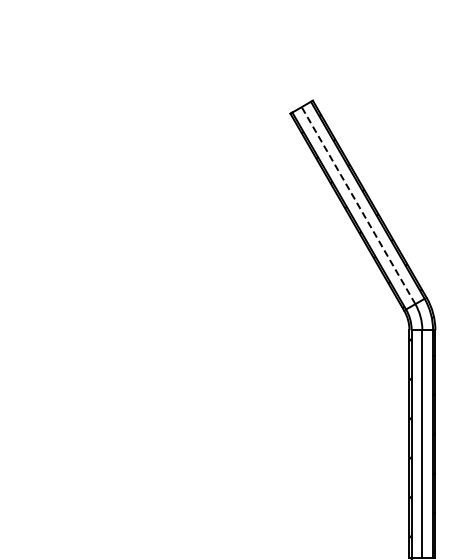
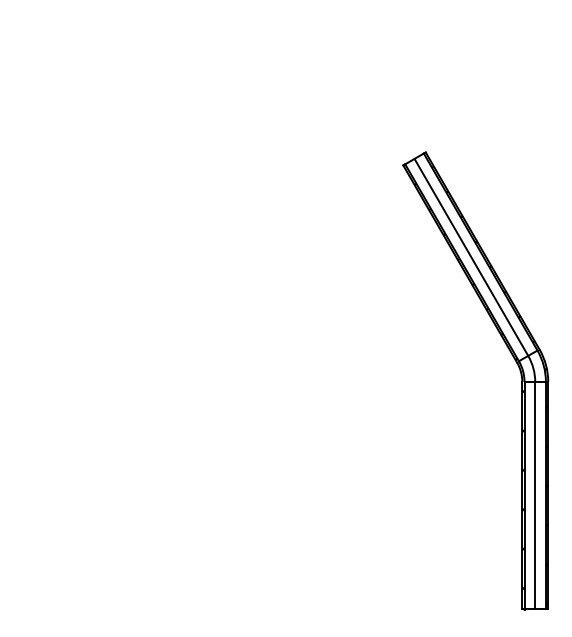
line: (358, 205) -> (471, 257), dashed -> solid

